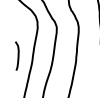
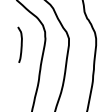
curve: (17, 55) -> (20, 44), moved

